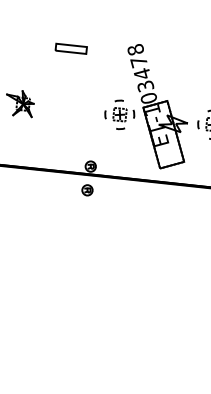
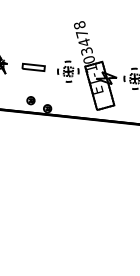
part: (70, 48) -> (33, 67), moved
part: (87, 190) -> (30, 100), moved

